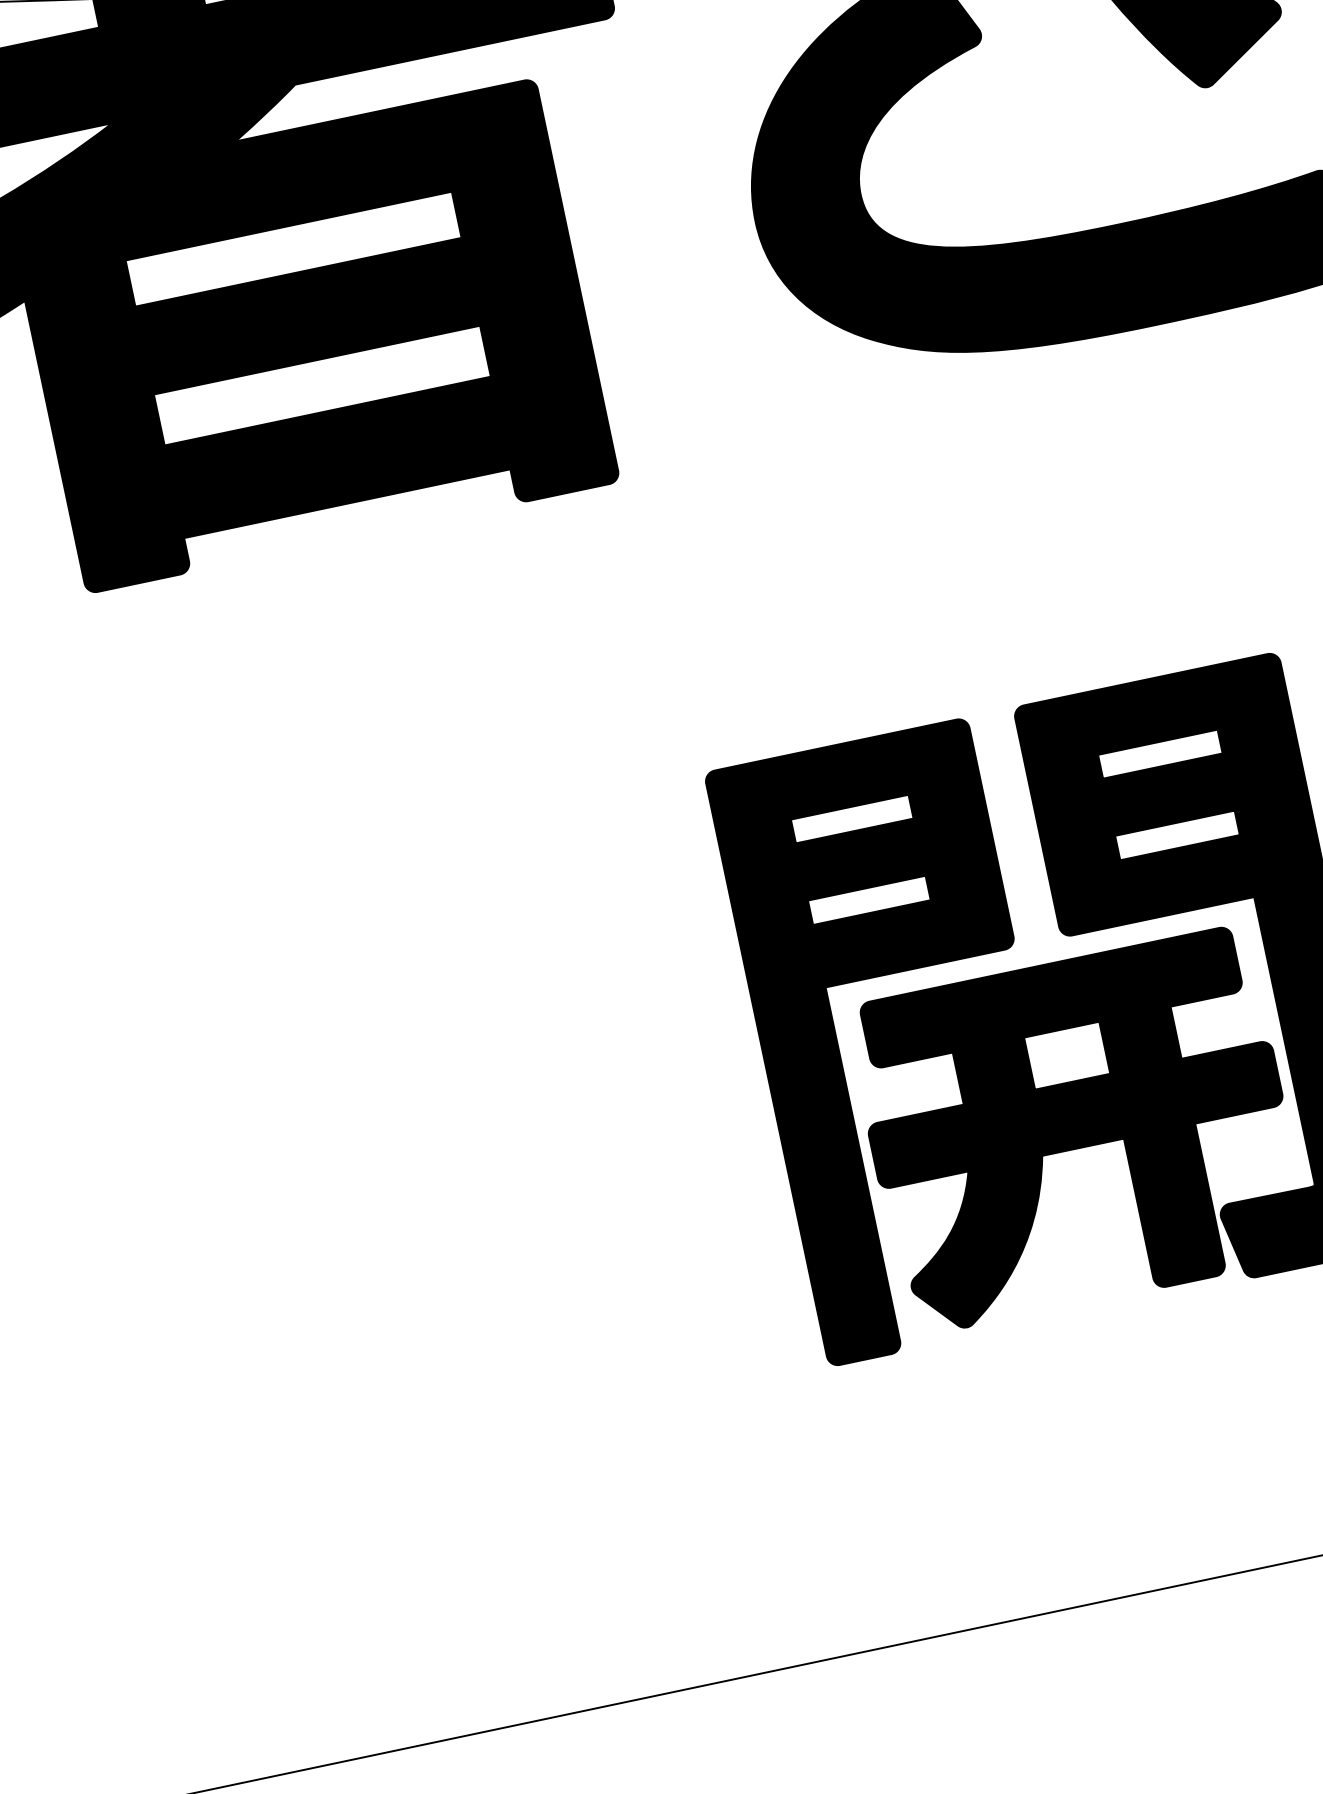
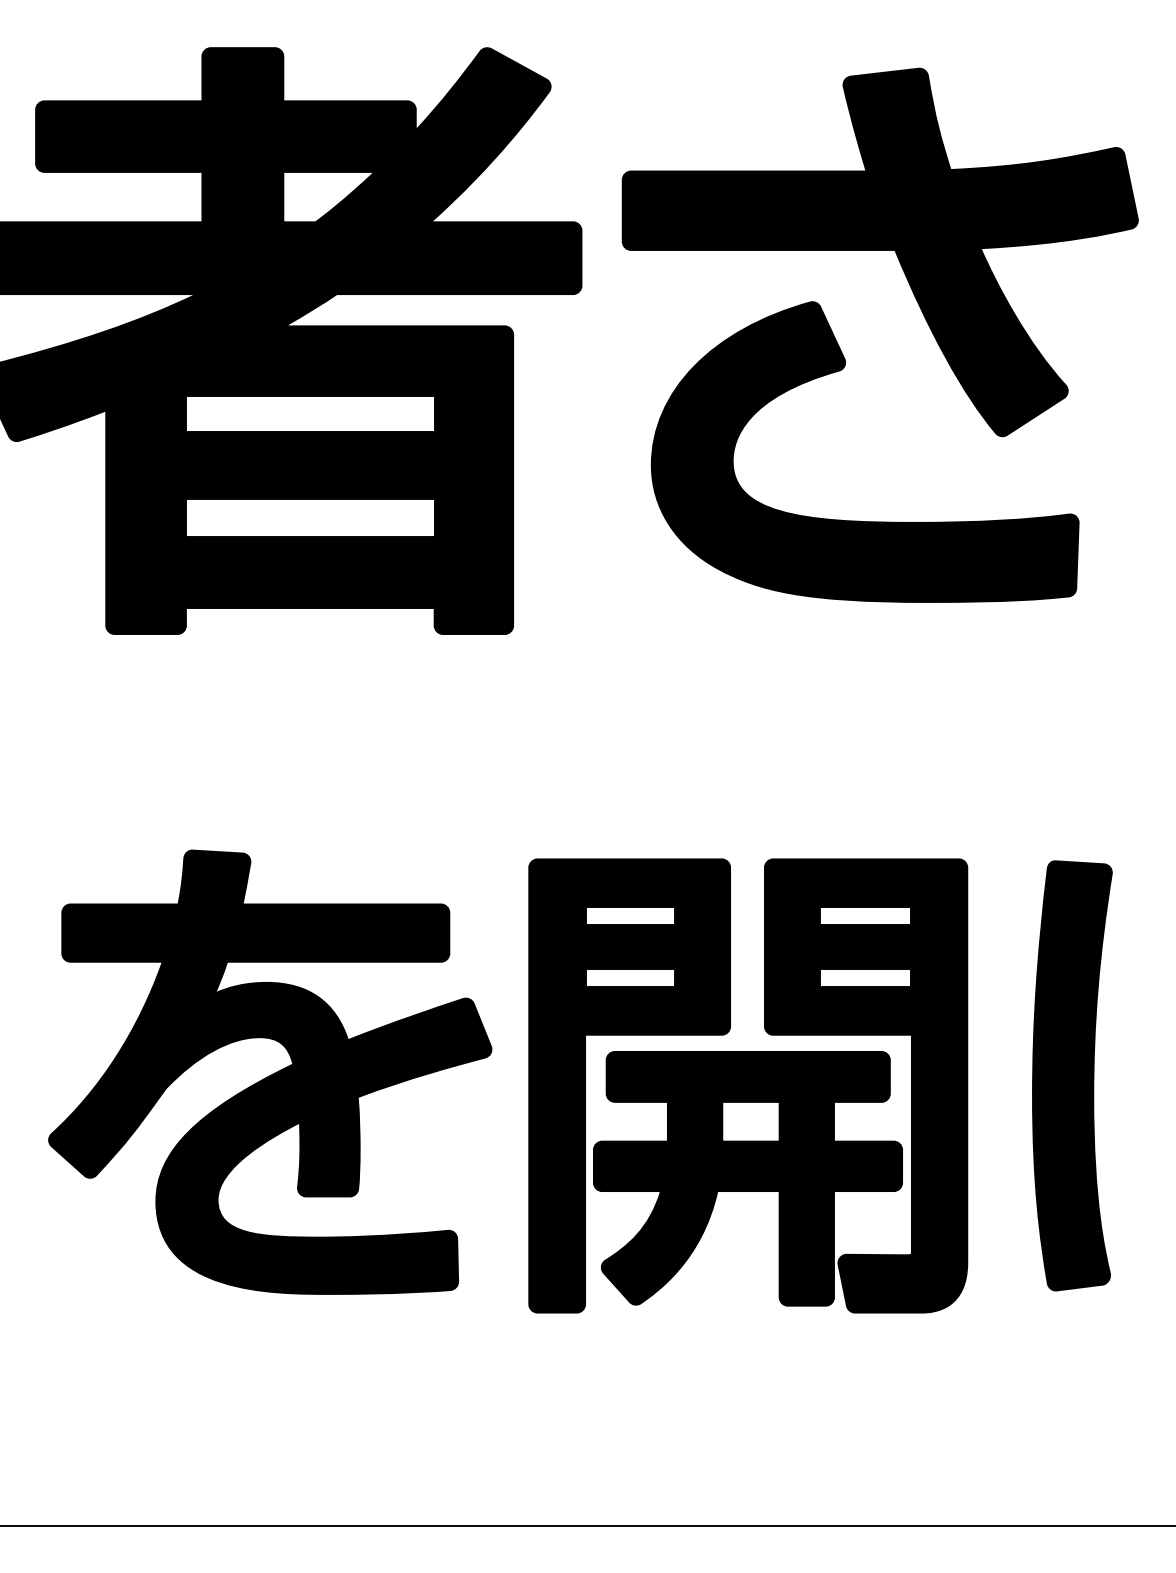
part: (423, 1122) -> (270, 1071), added

